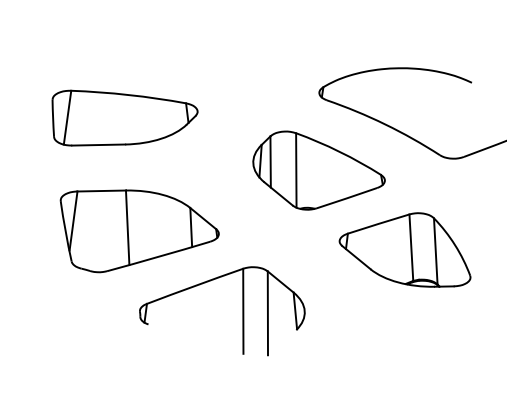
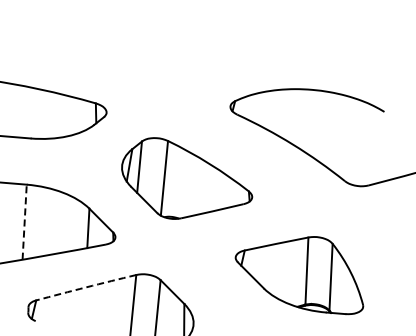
part: (318, 170) -> (186, 180), moved
line: (127, 227) -> (24, 221), solid -> dashed
arc: (194, 286) -> (85, 287), solid -> dashed

